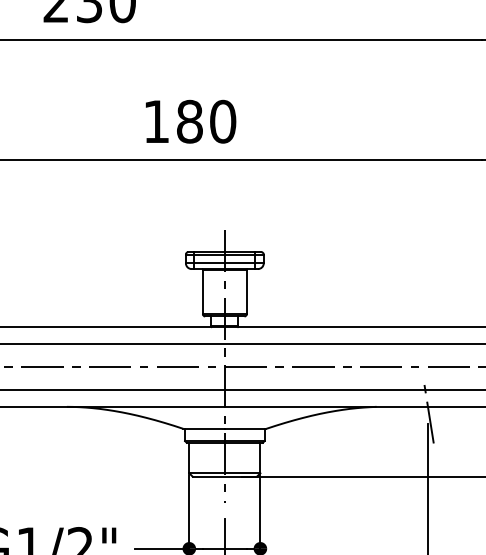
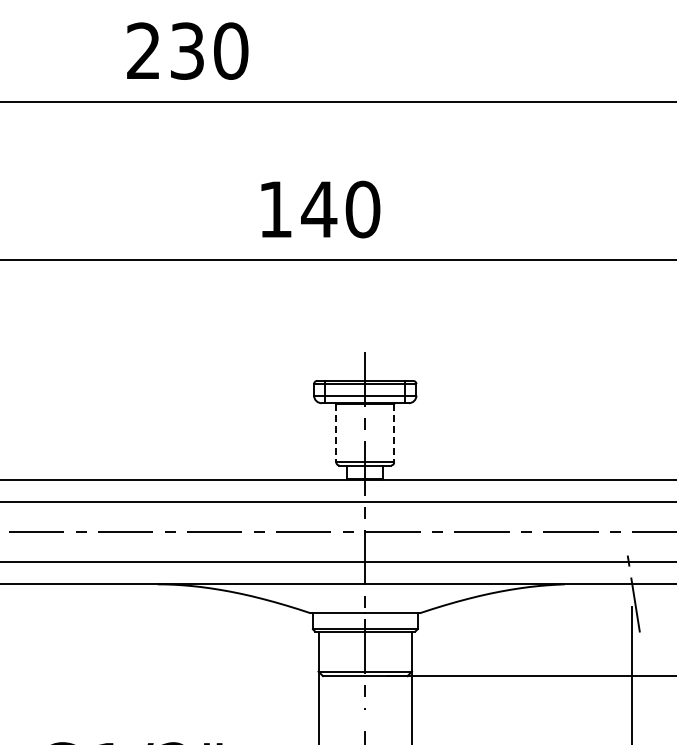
text: (190, 121) -> (319, 209), 180 -> 140
line: (202, 292) -> (336, 433), solid -> dashed
line: (247, 292) -> (394, 433), solid -> dashed

